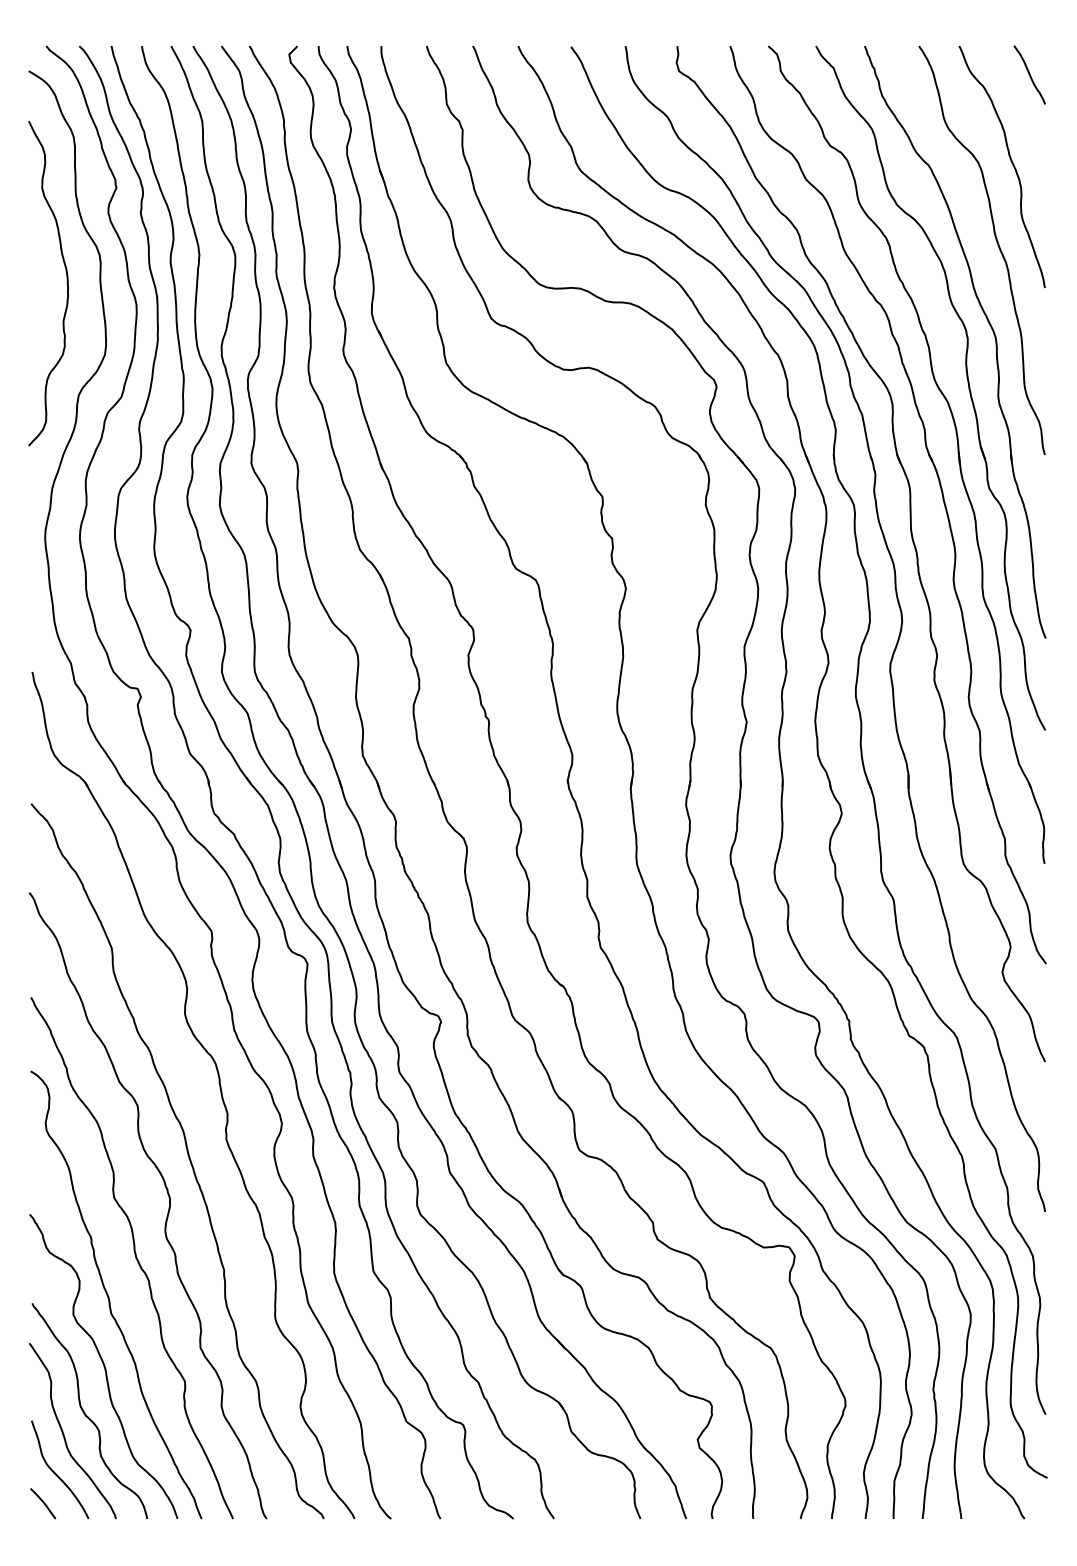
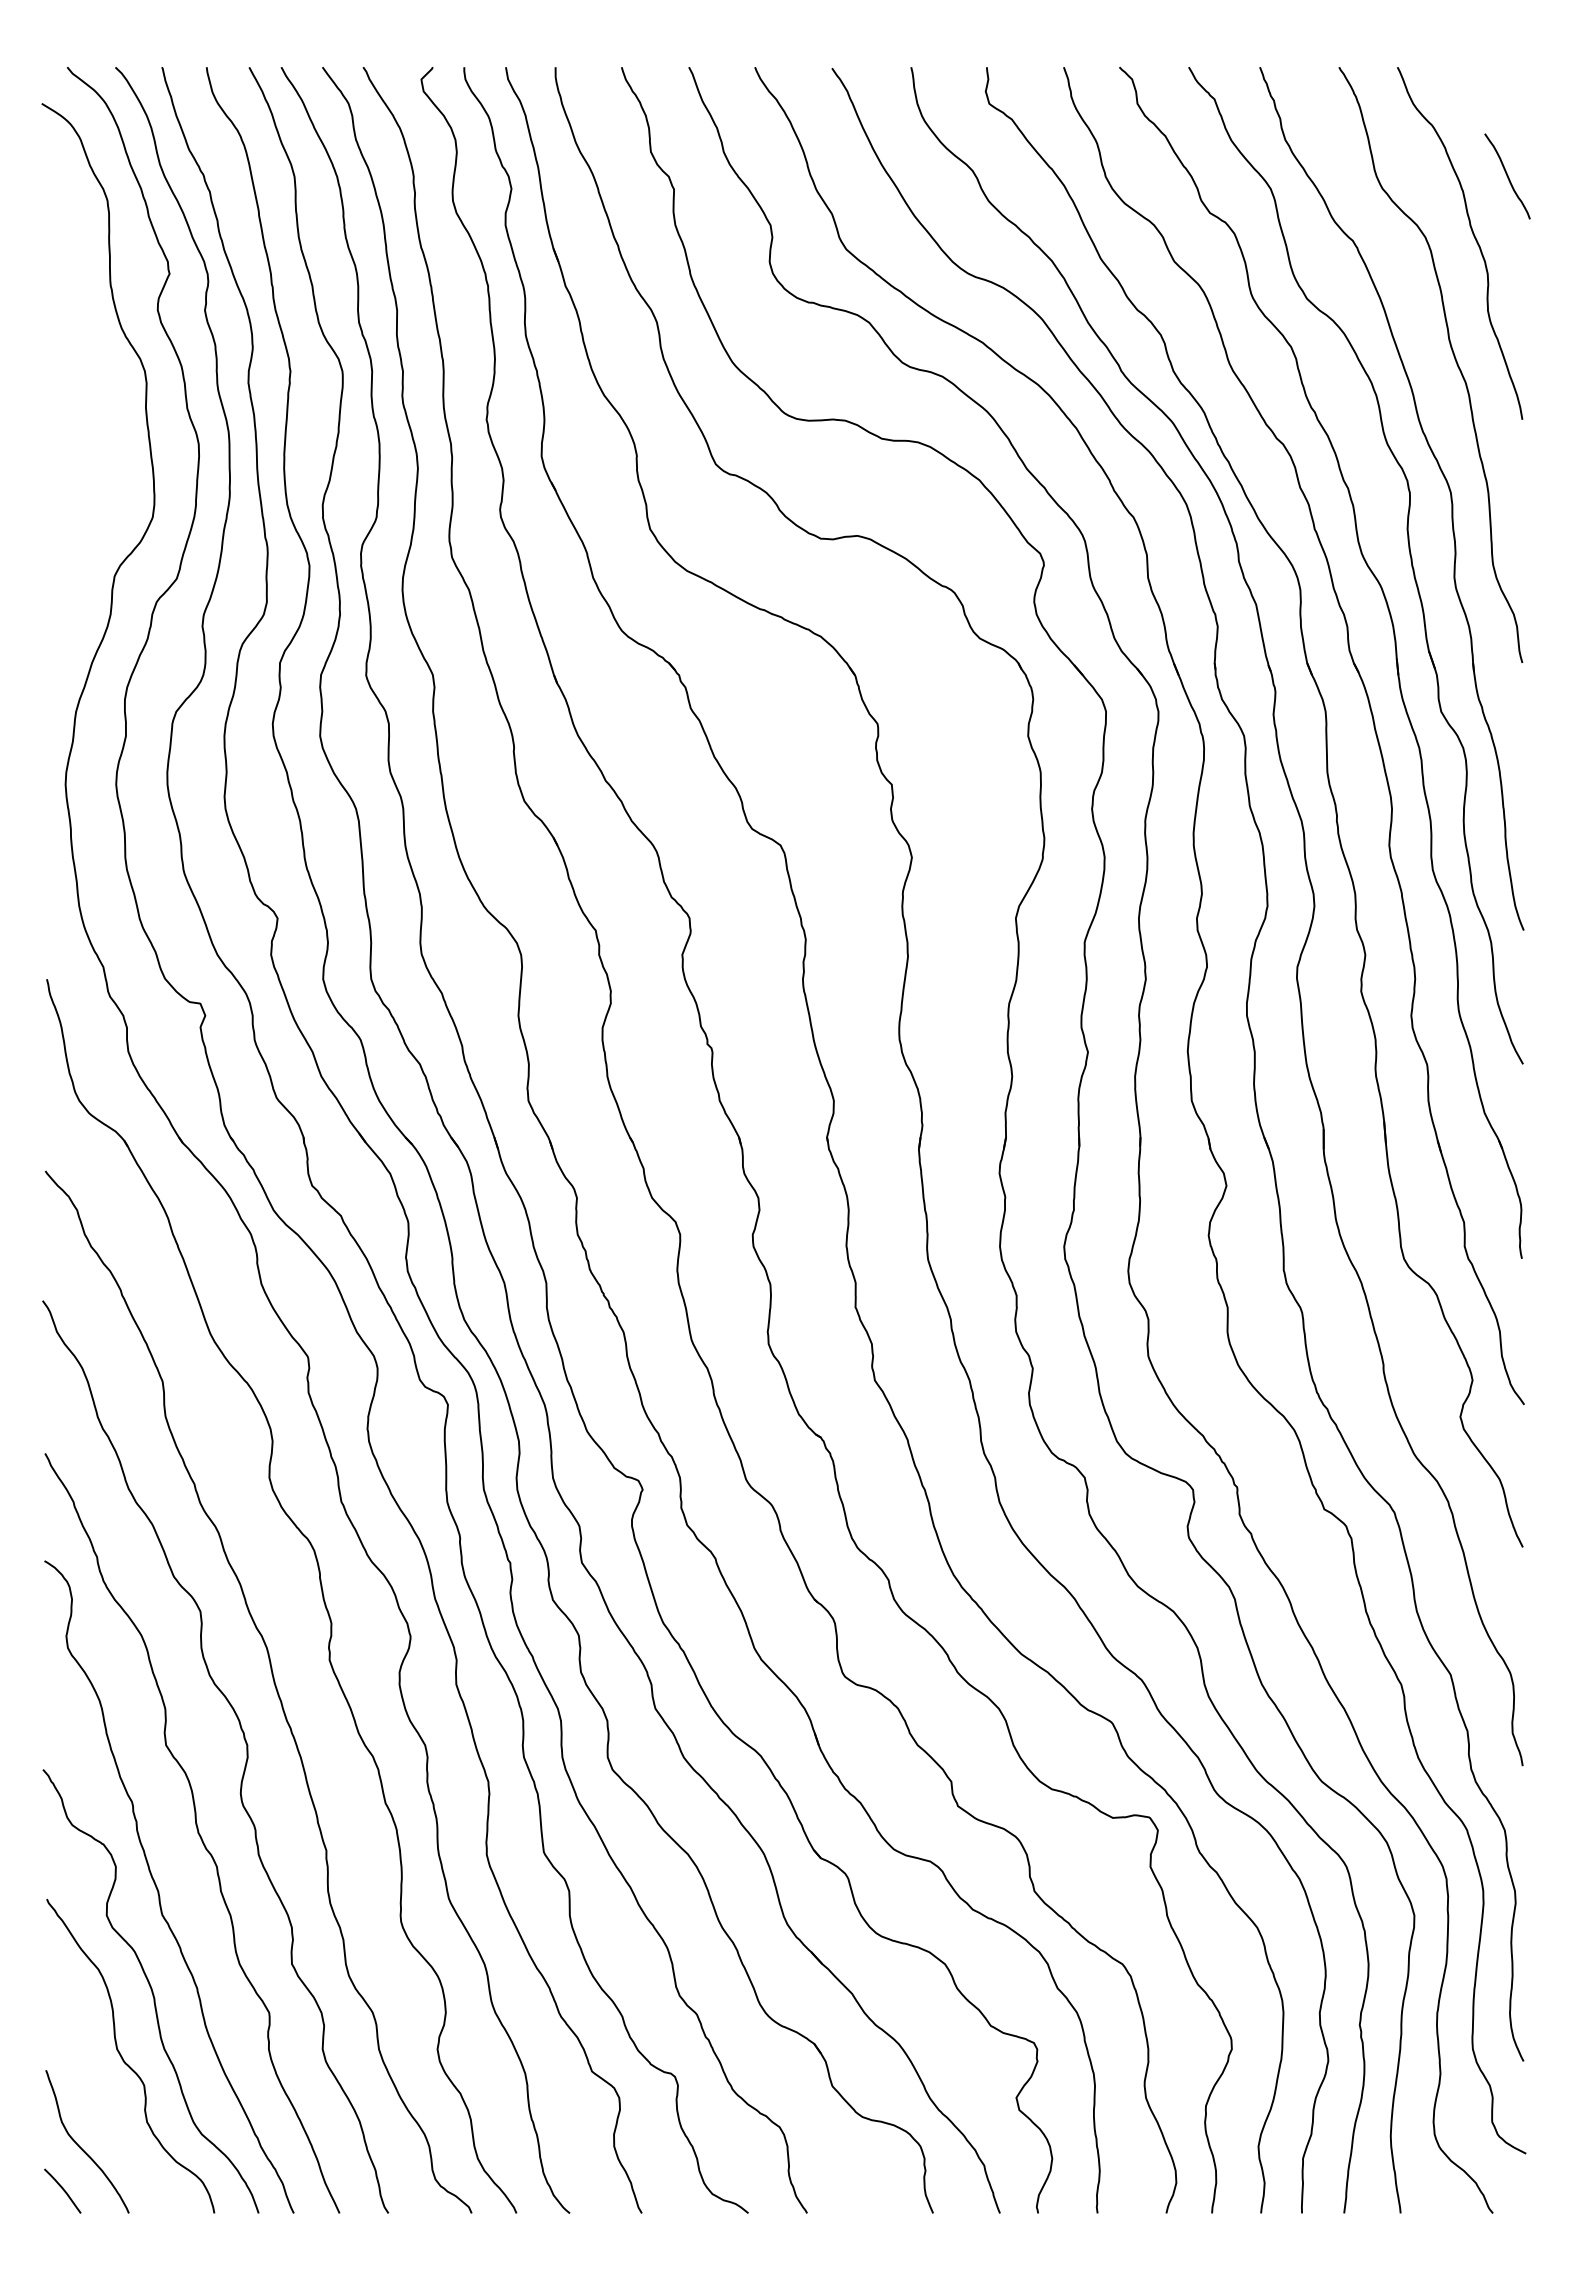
curve: (1029, 74) -> (1507, 175), moved
curve: (66, 283) -> (96, 413), removed
curve: (64, 1434) -> (93, 2090), removed

